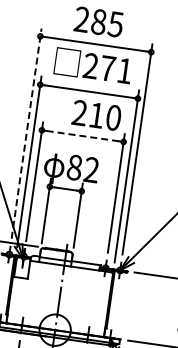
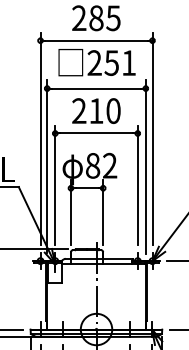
text: (107, 68) -> (111, 63), 271 -> 251
text: (96, 114) -> (96, 110), moved
line: (26, 133) -> (40, 138), dashed -> solid
line: (82, 136) -> (96, 133), dashed -> solid

